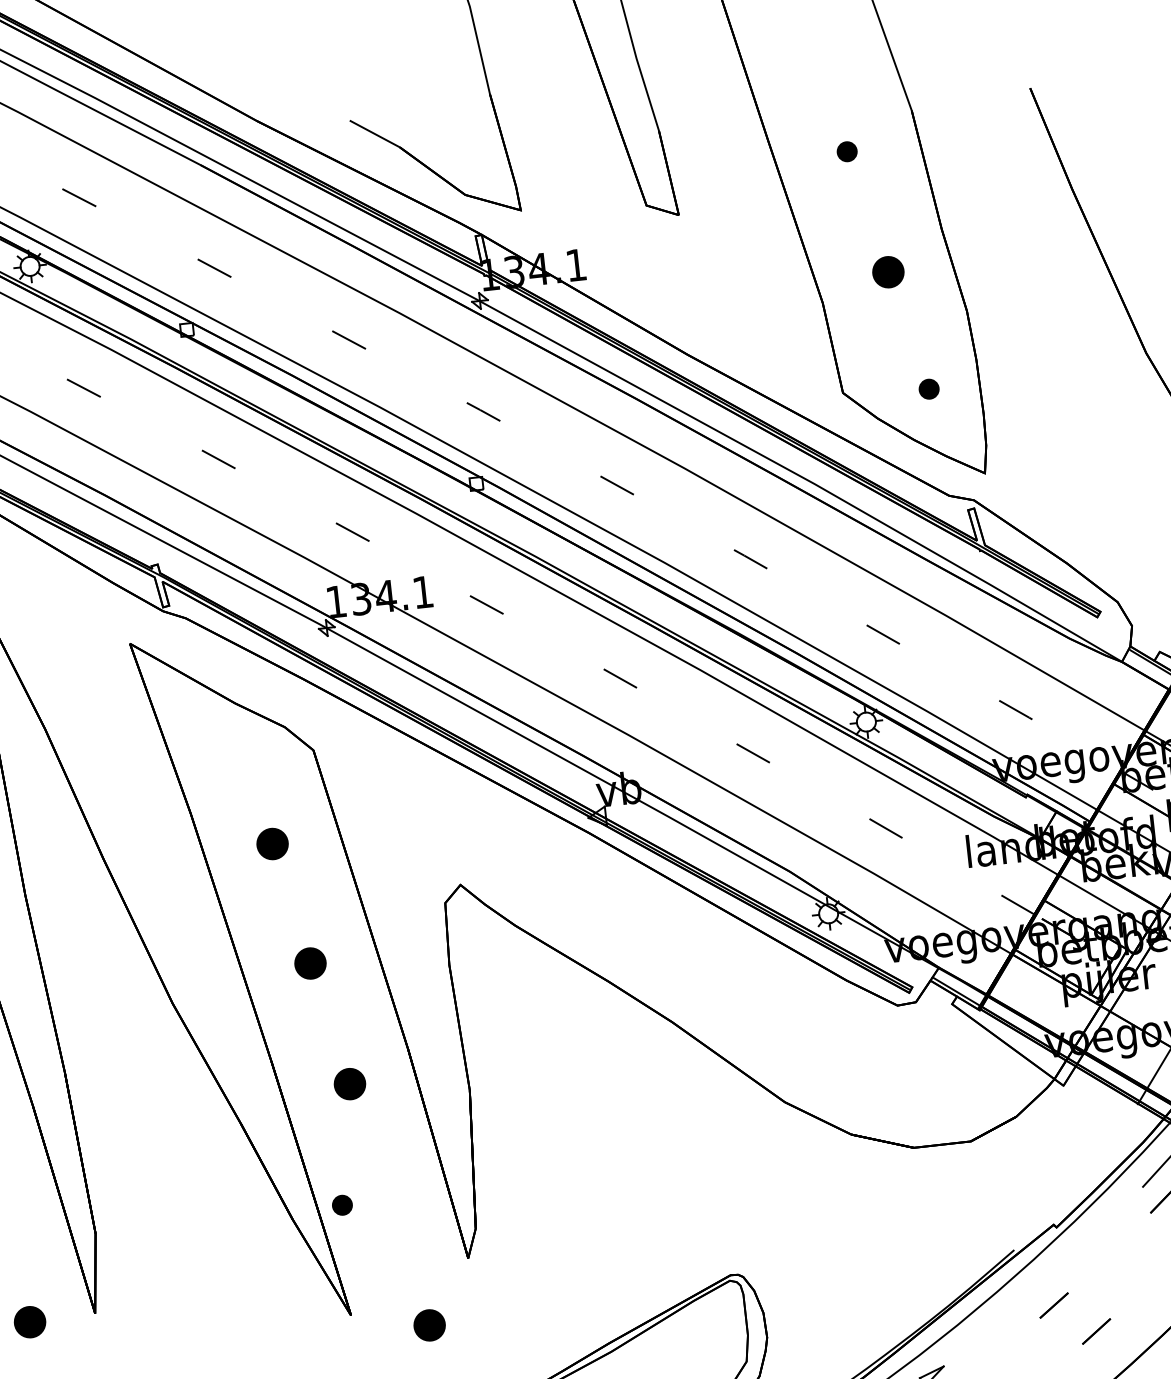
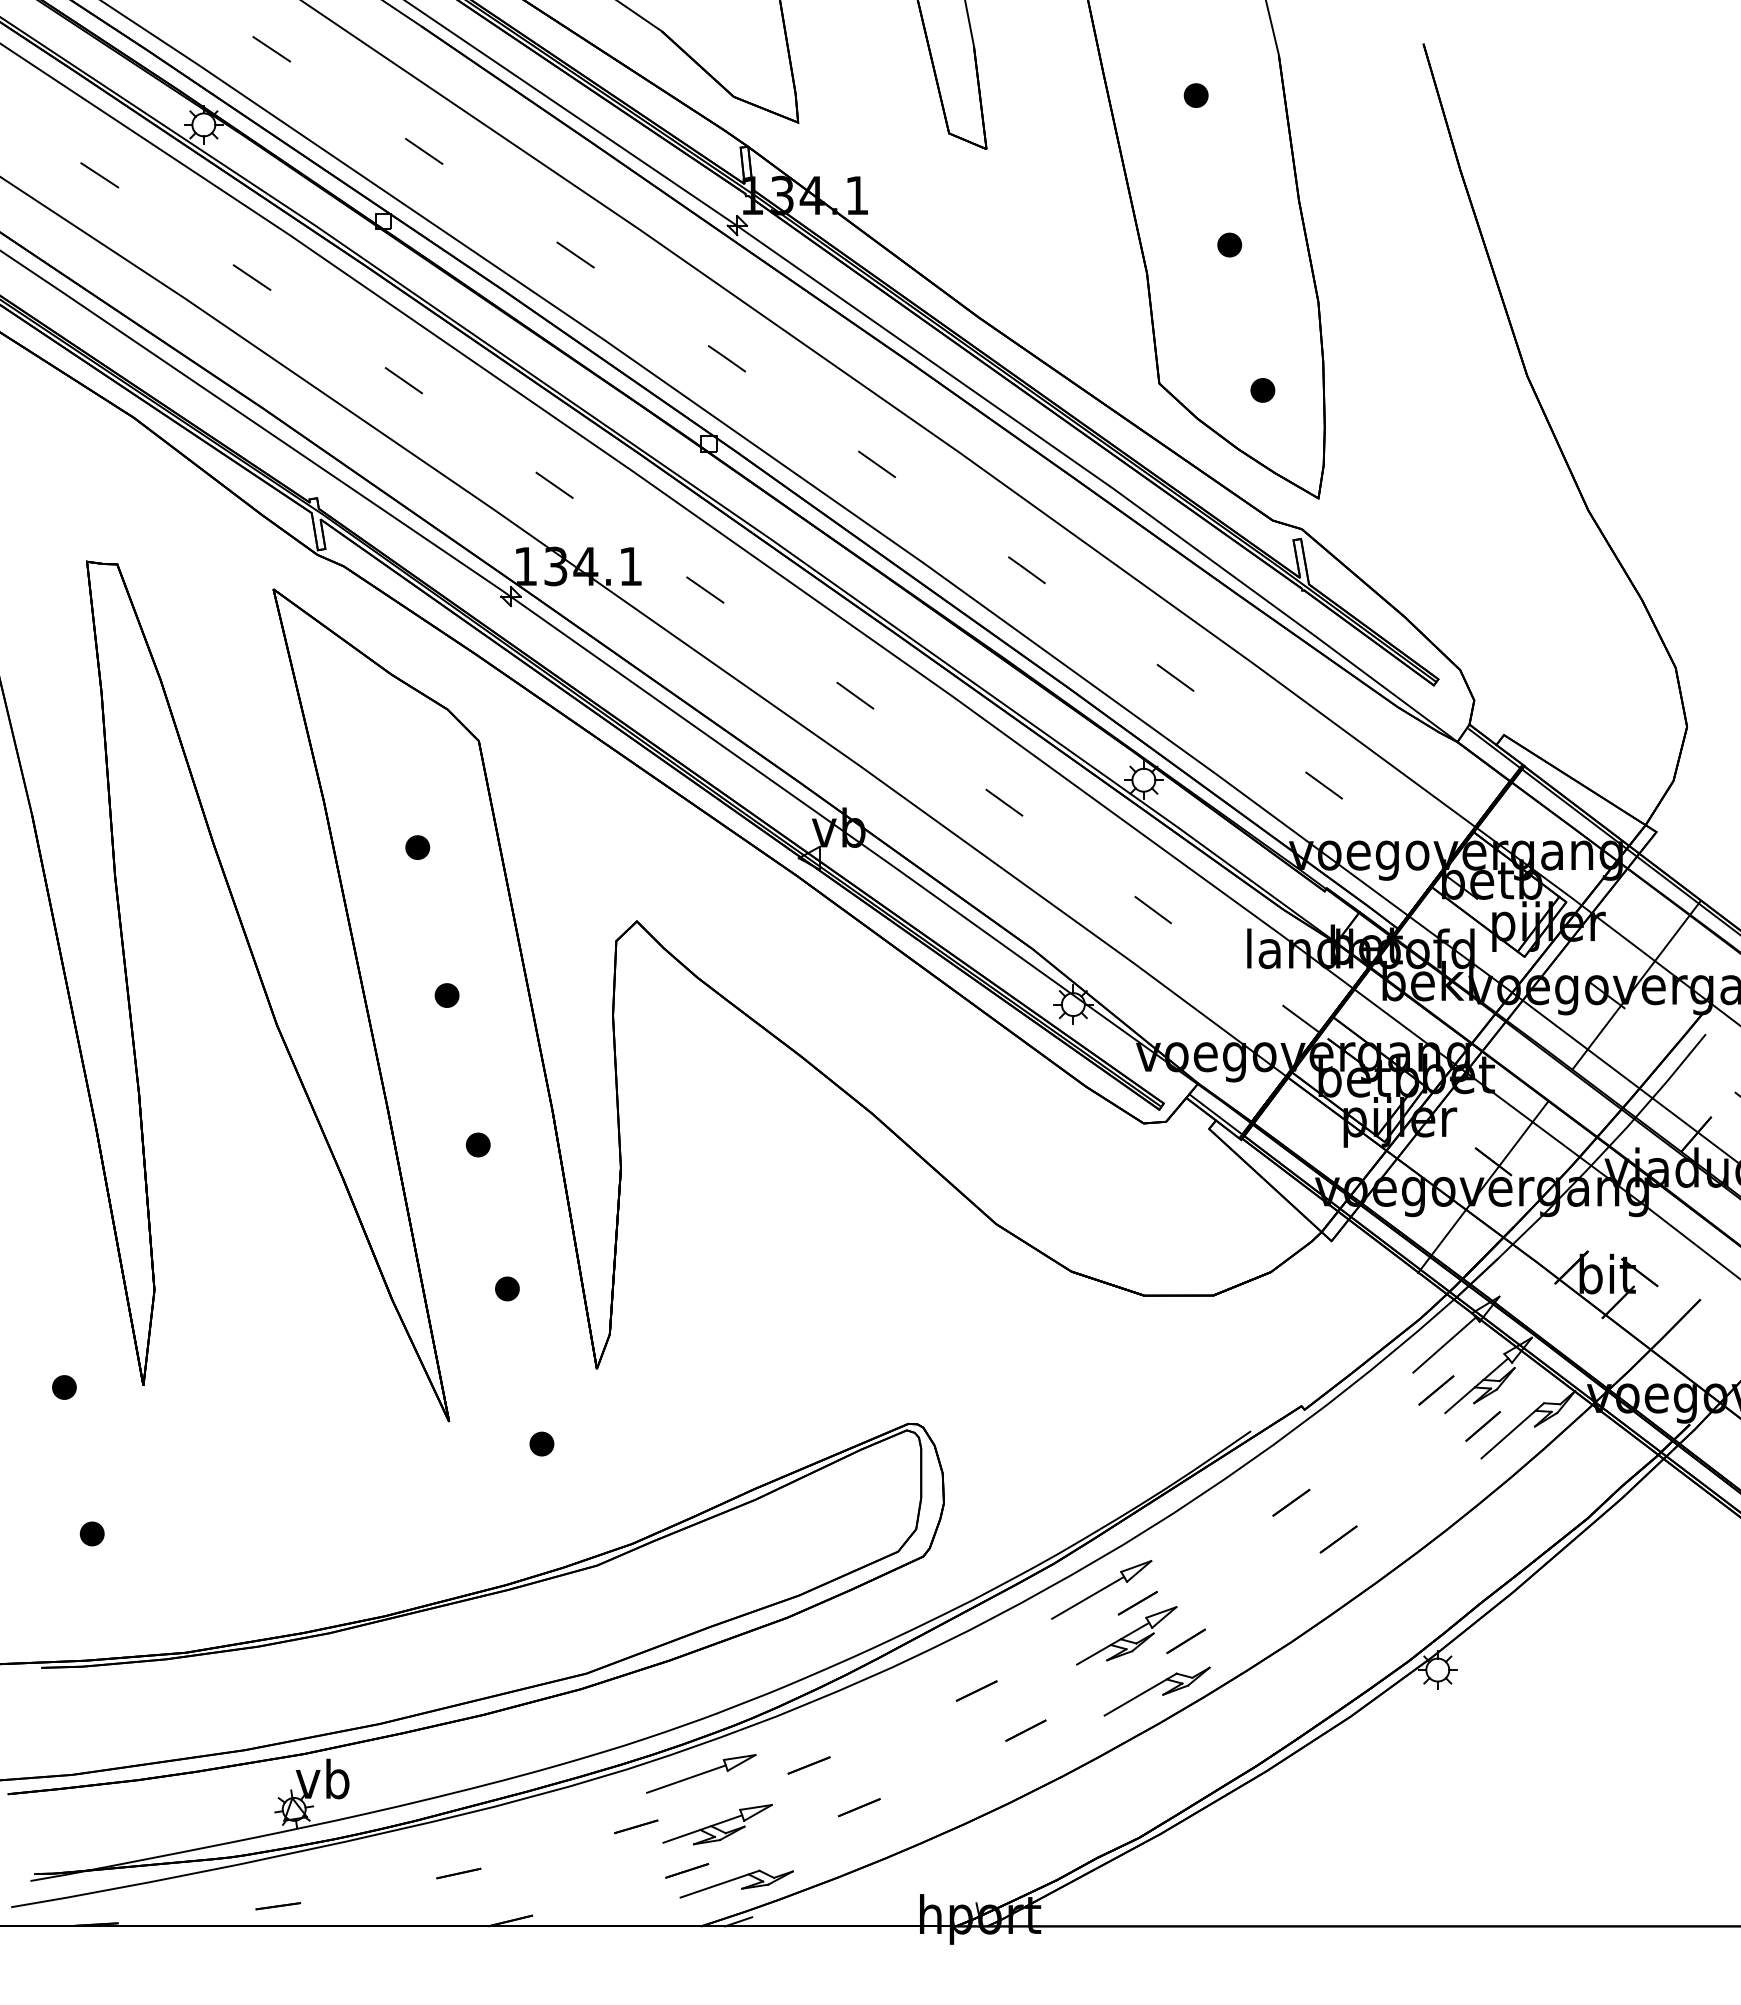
part: (888, 271) -> (1229, 244), size x0.62
part: (272, 843) -> (417, 847), size x0.62
part: (309, 963) -> (446, 995), size x0.62
part: (349, 1083) -> (477, 1144), size x0.62
part: (342, 1204) -> (507, 1288), moved
part: (30, 1322) -> (64, 1387), size x0.62
part: (429, 1324) -> (541, 1443), size x0.62

